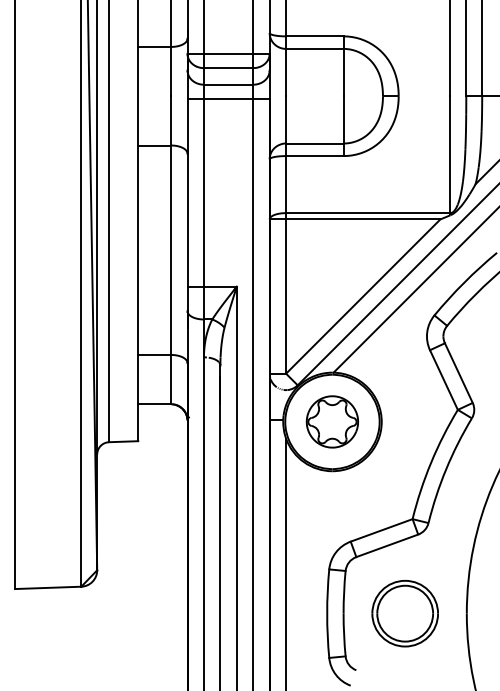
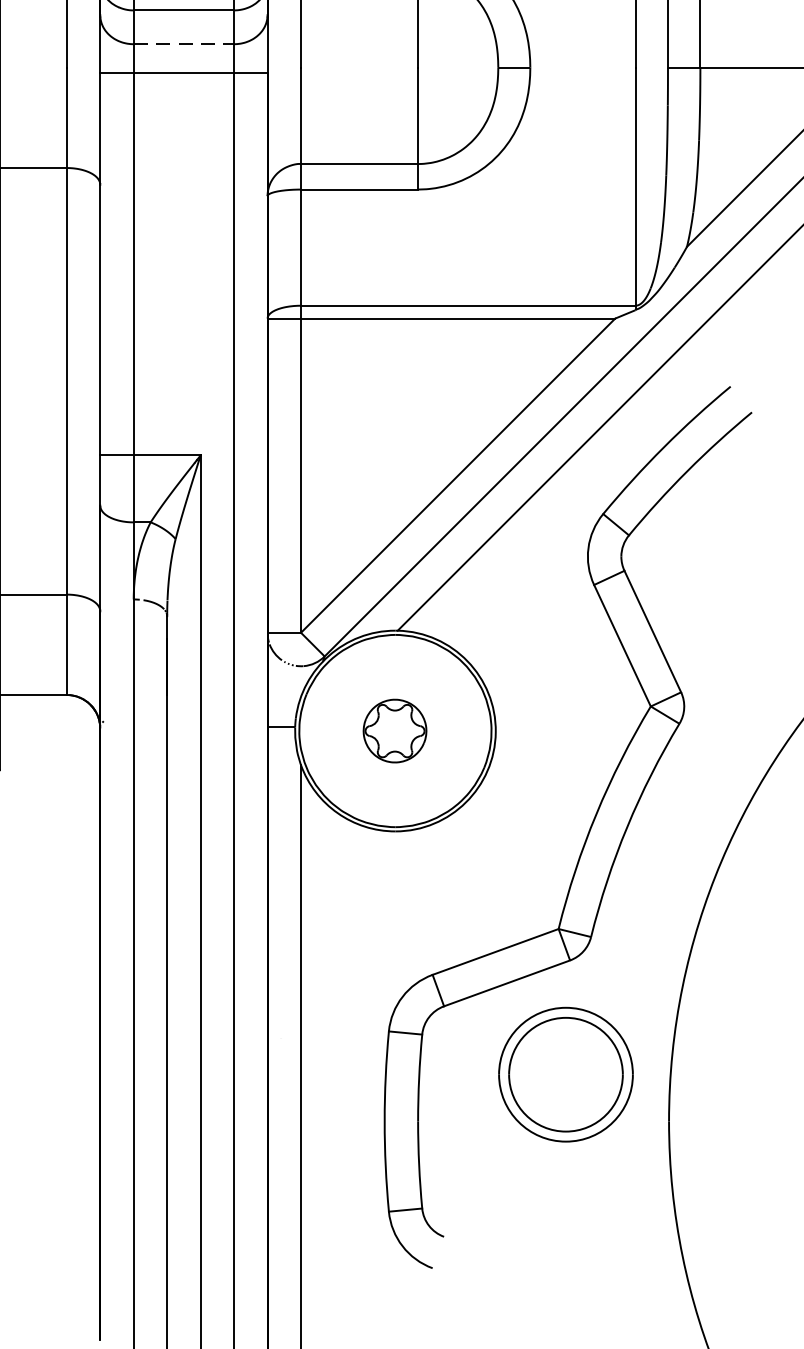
line: (228, 84) -> (183, 43), solid -> dashed
part: (331, 421) -> (393, 730), size x0.6
part: (404, 613) -> (564, 1074), moved

